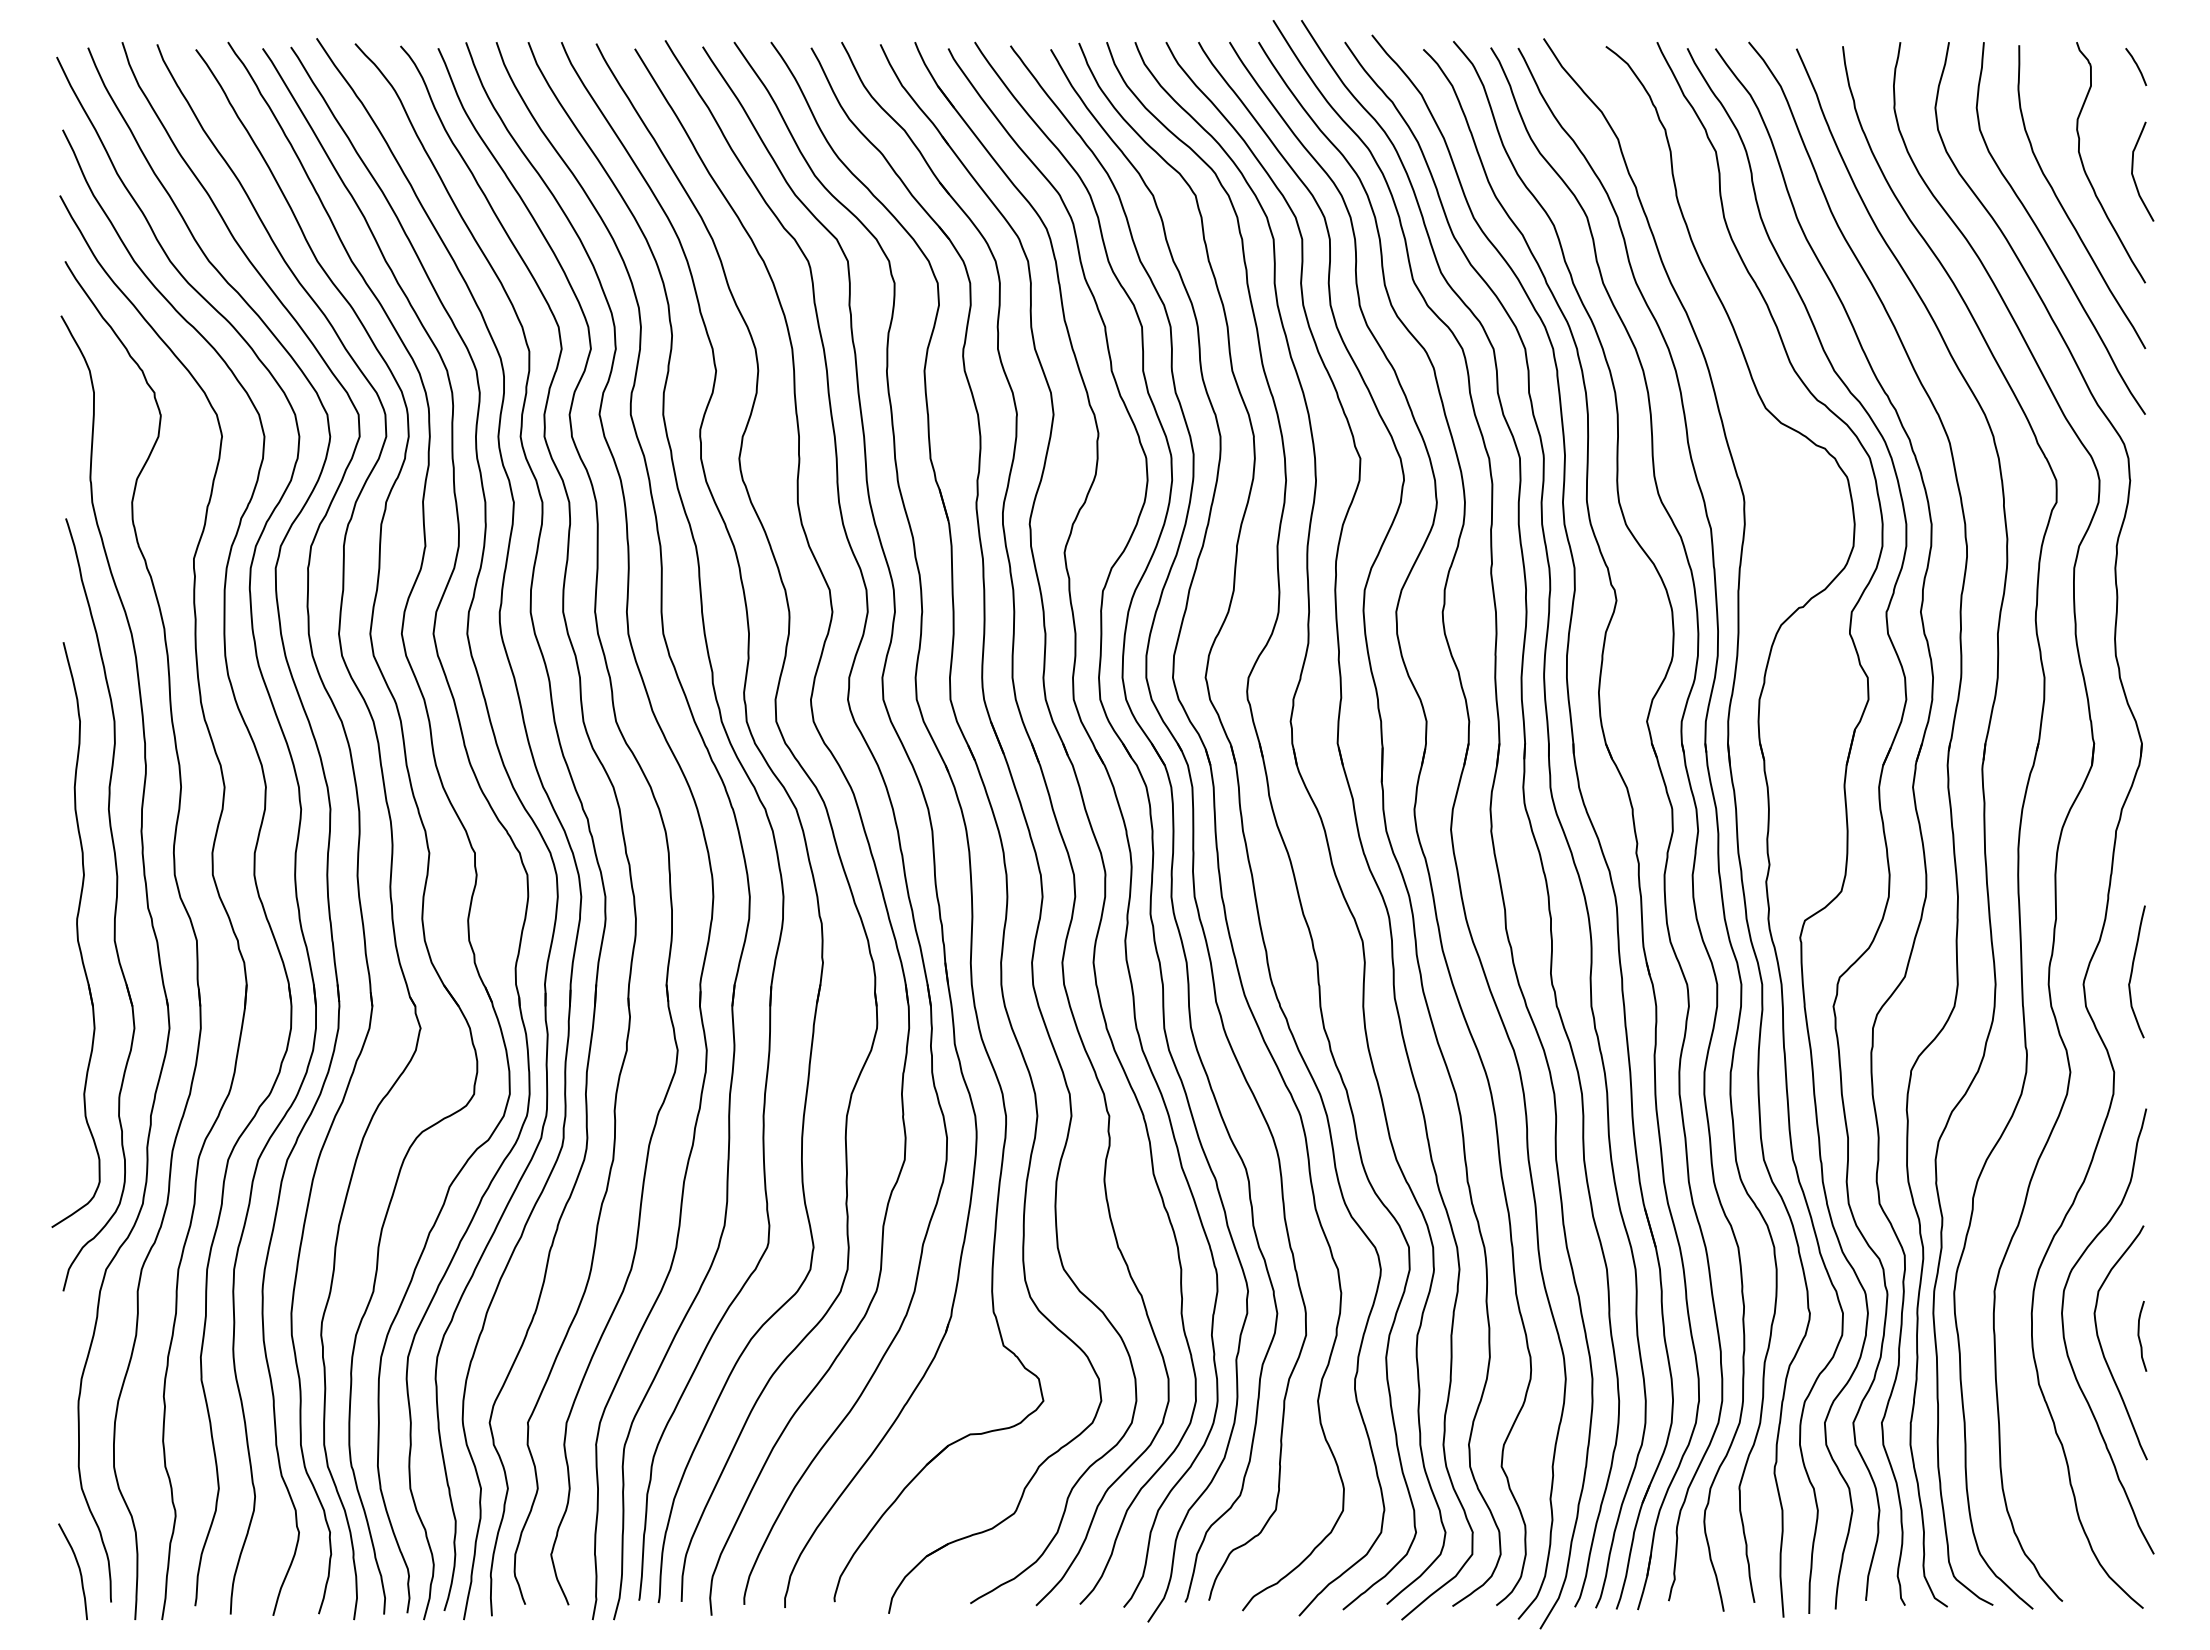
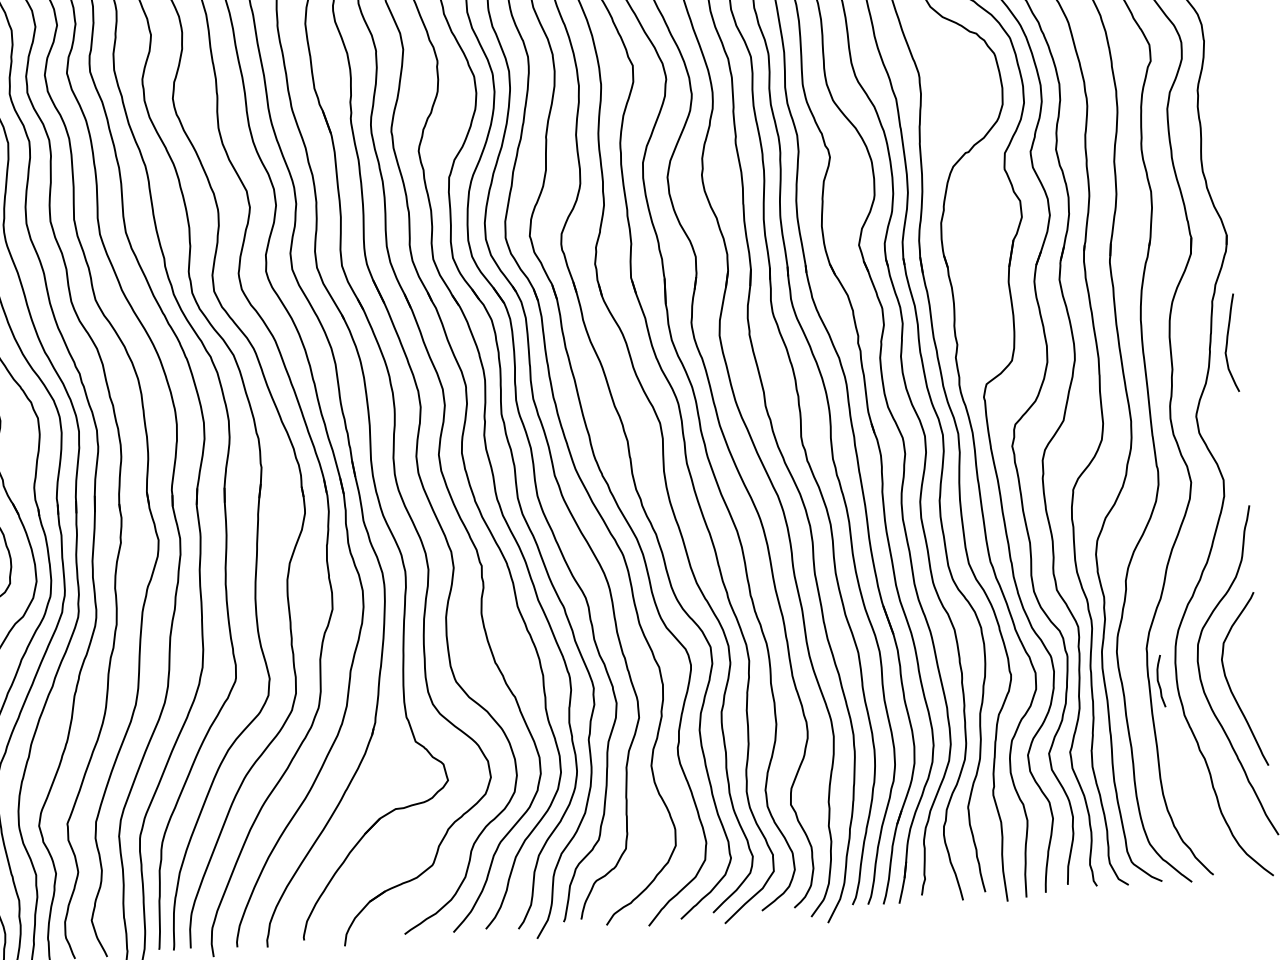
curve: (2132, 971) -> (1227, 343), moved
curve: (2140, 1338) -> (1159, 682), moved

